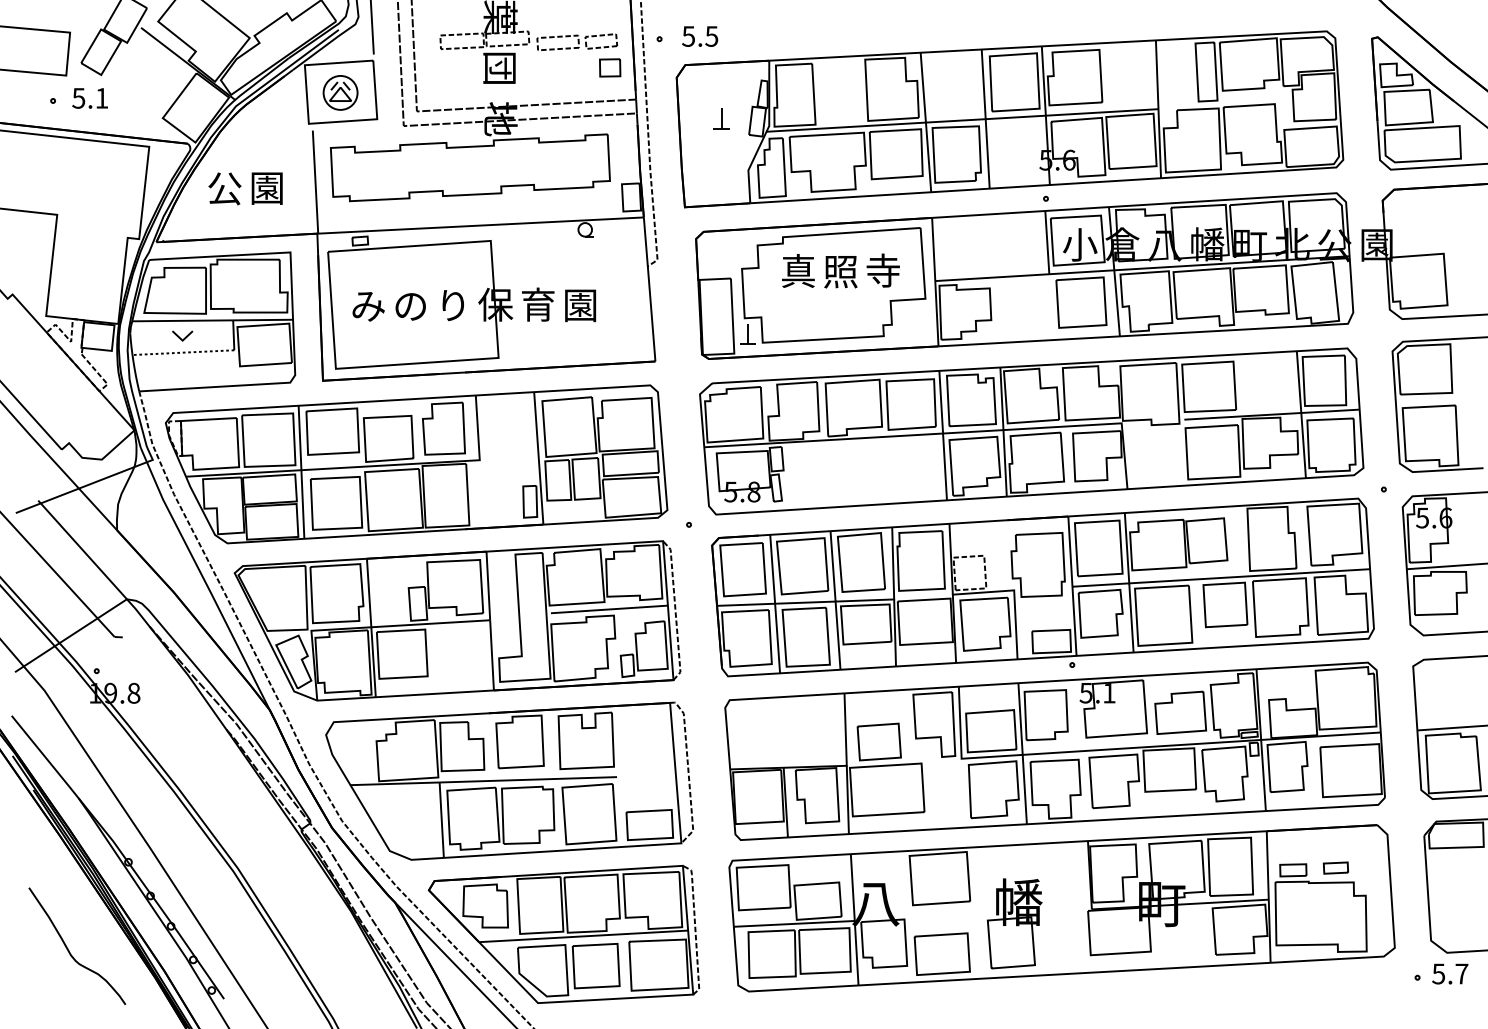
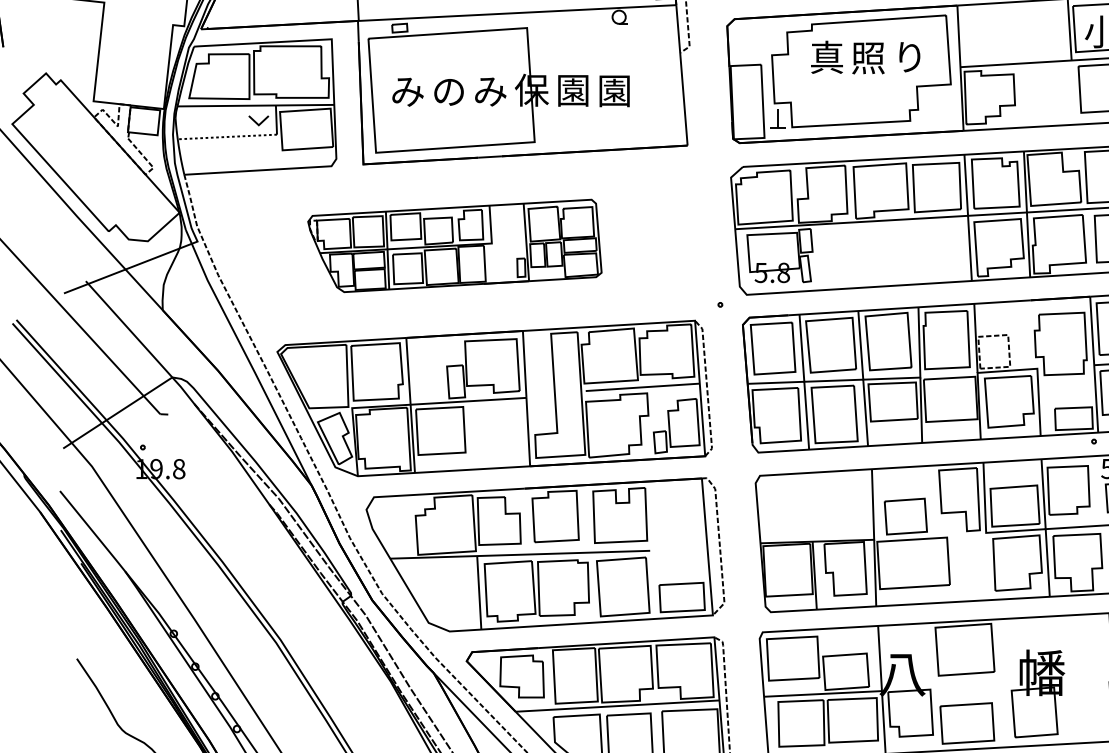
text: (882, 270) -> (909, 56), 寺 -> り
text: (538, 304) -> (573, 90), 育 -> 園
text: (453, 305) -> (490, 91), り -> み
part: (182, 335) -> (258, 120), moved
part: (416, 464) -> (454, 246), size x0.6

